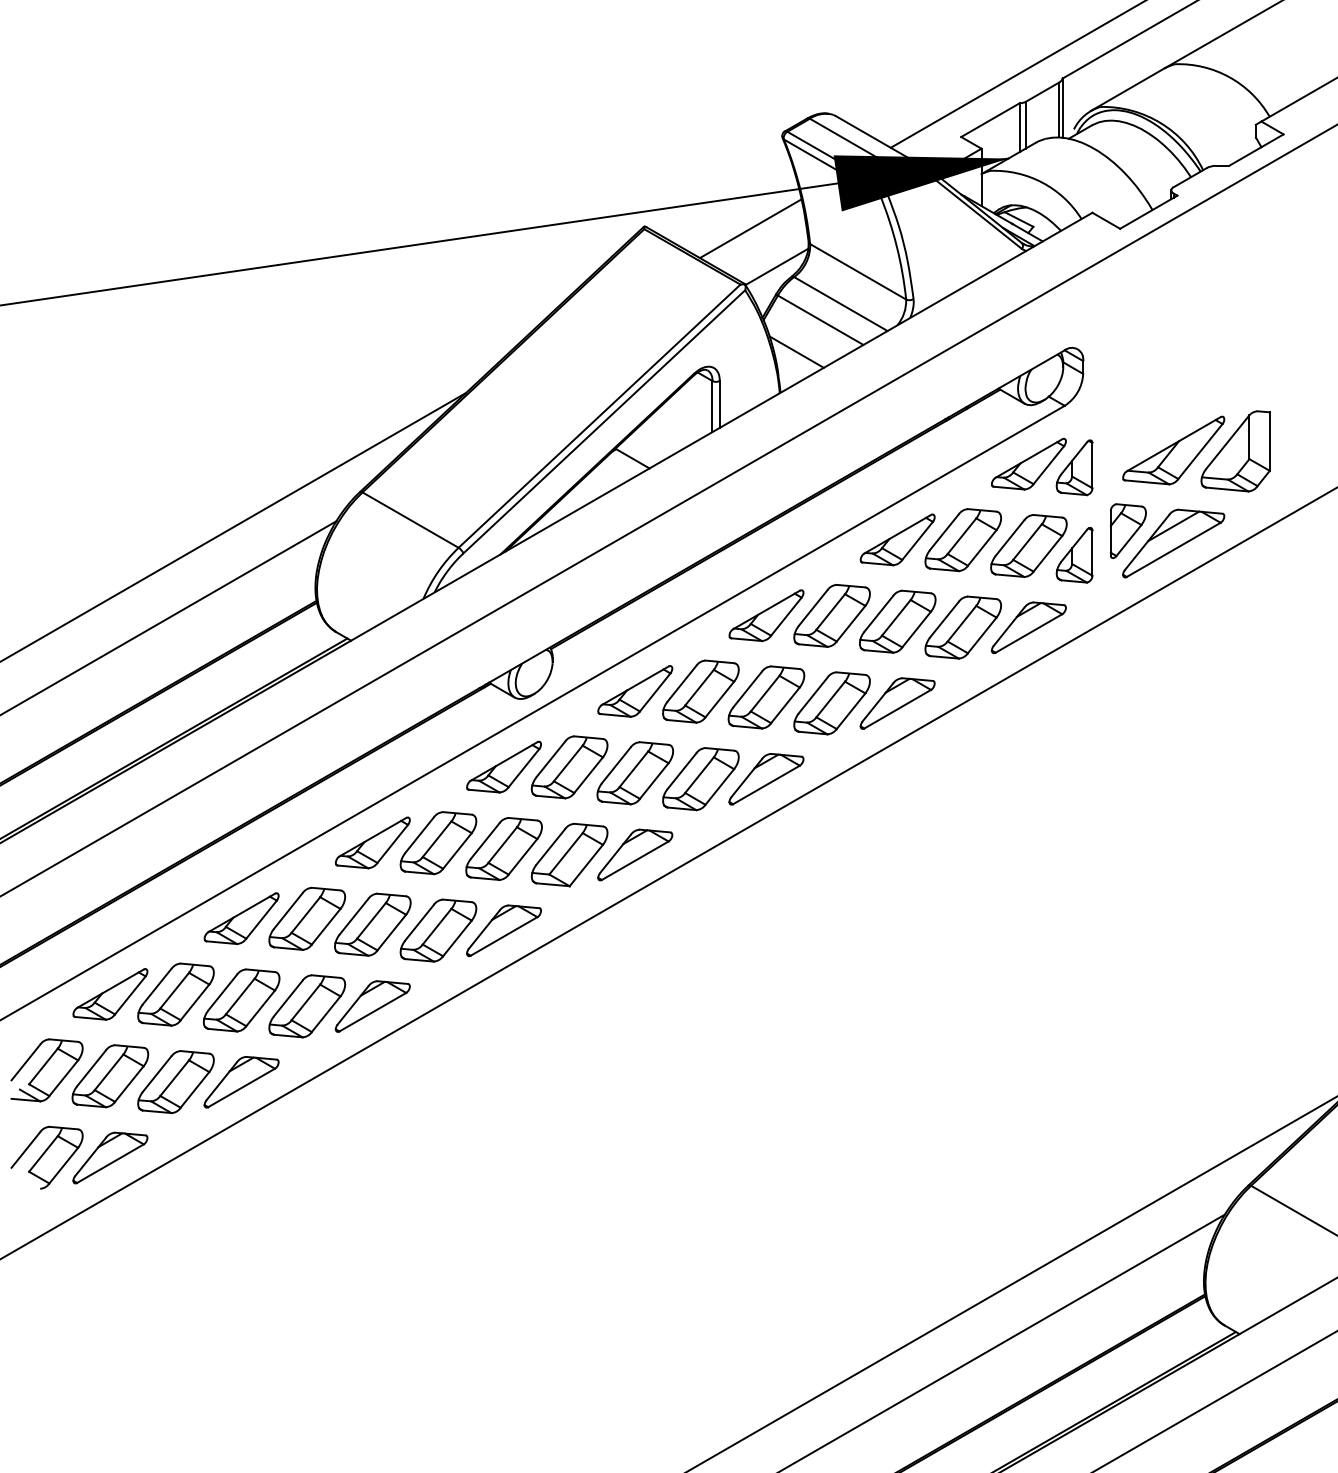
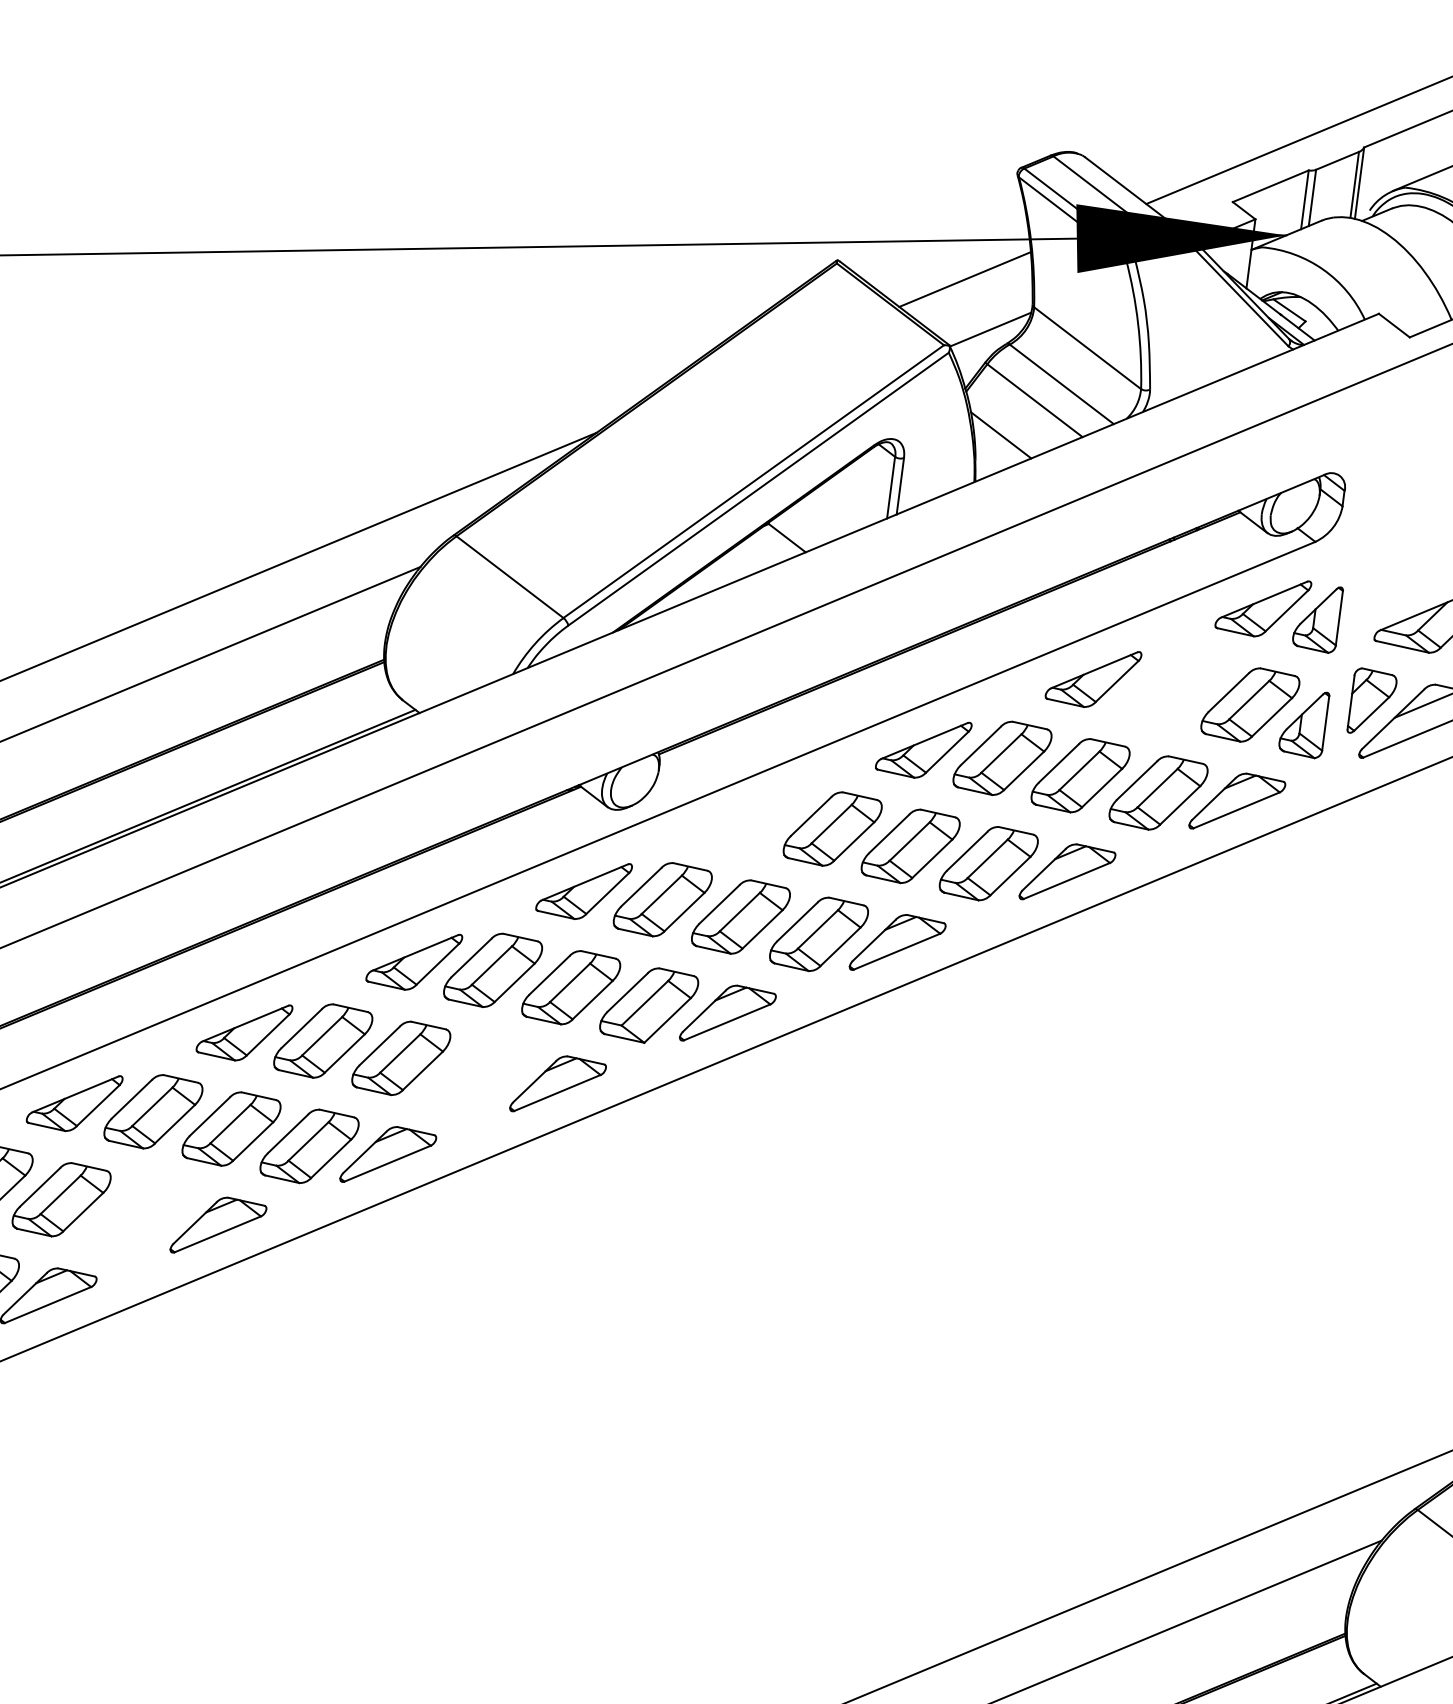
part: (963, 540) -> (1172, 688), removed
part: (635, 691) -> (753, 818), removed
part: (438, 930) -> (479, 1075), removed
part: (175, 1082) -> (139, 1217), removed

